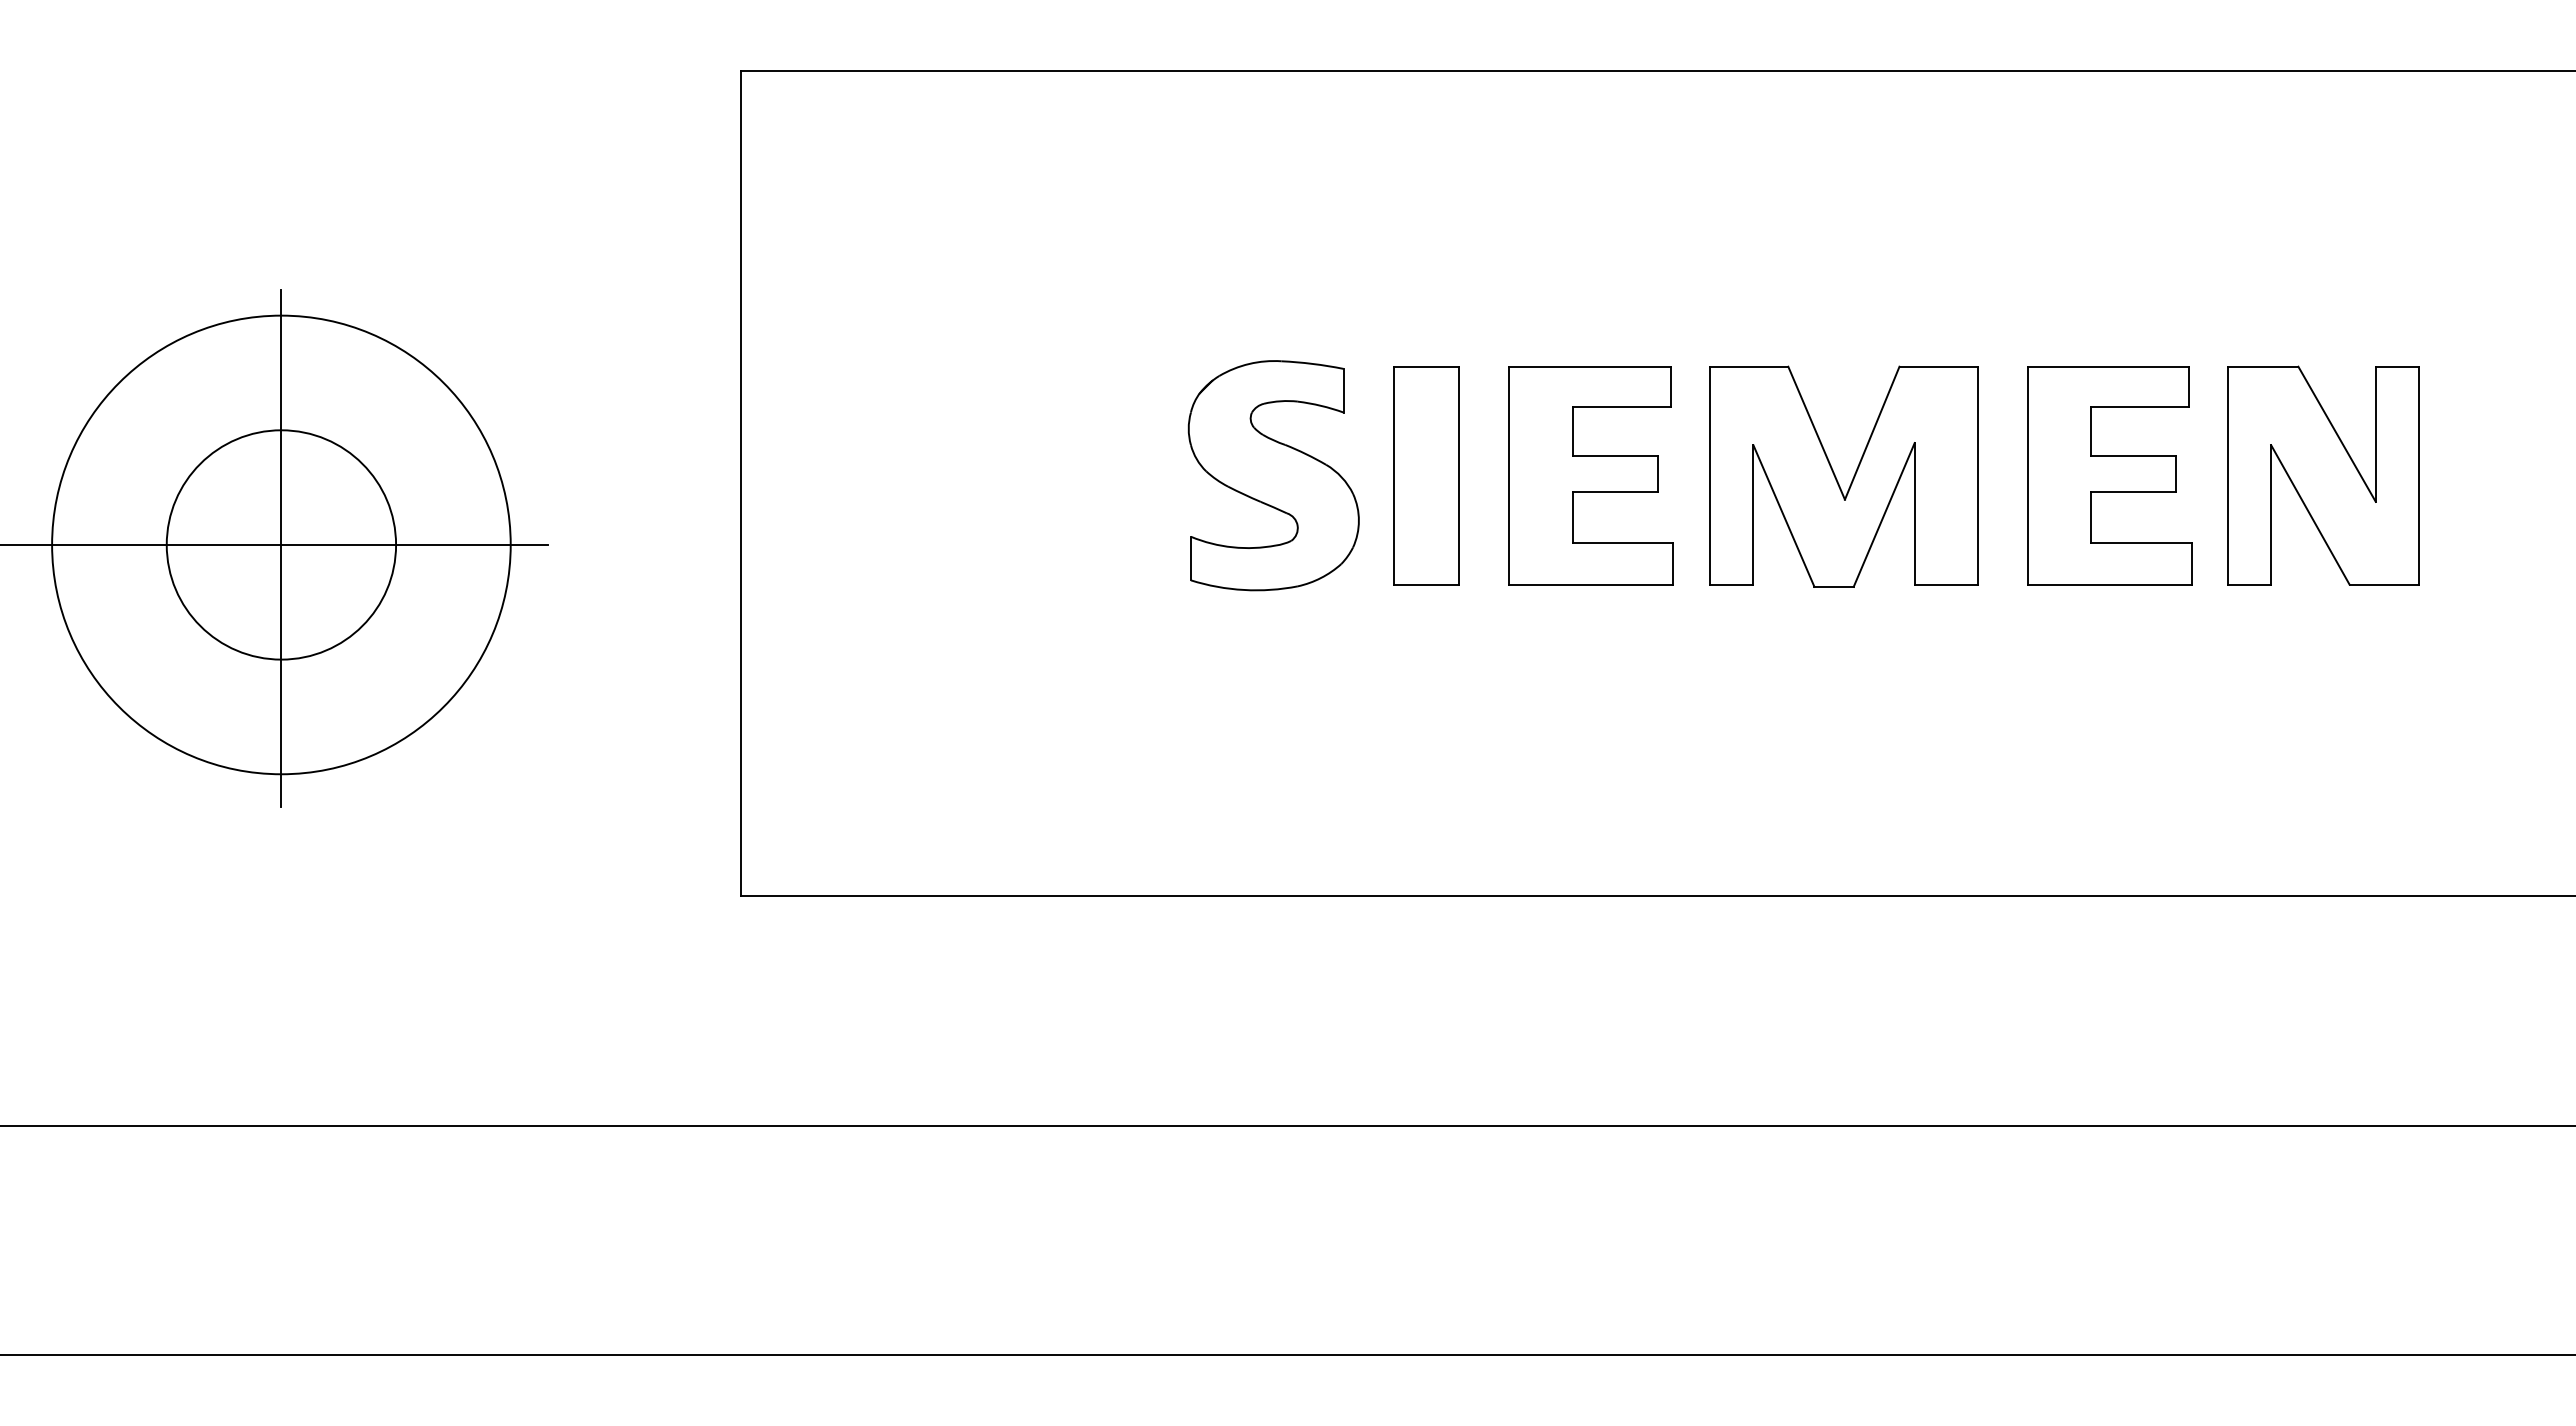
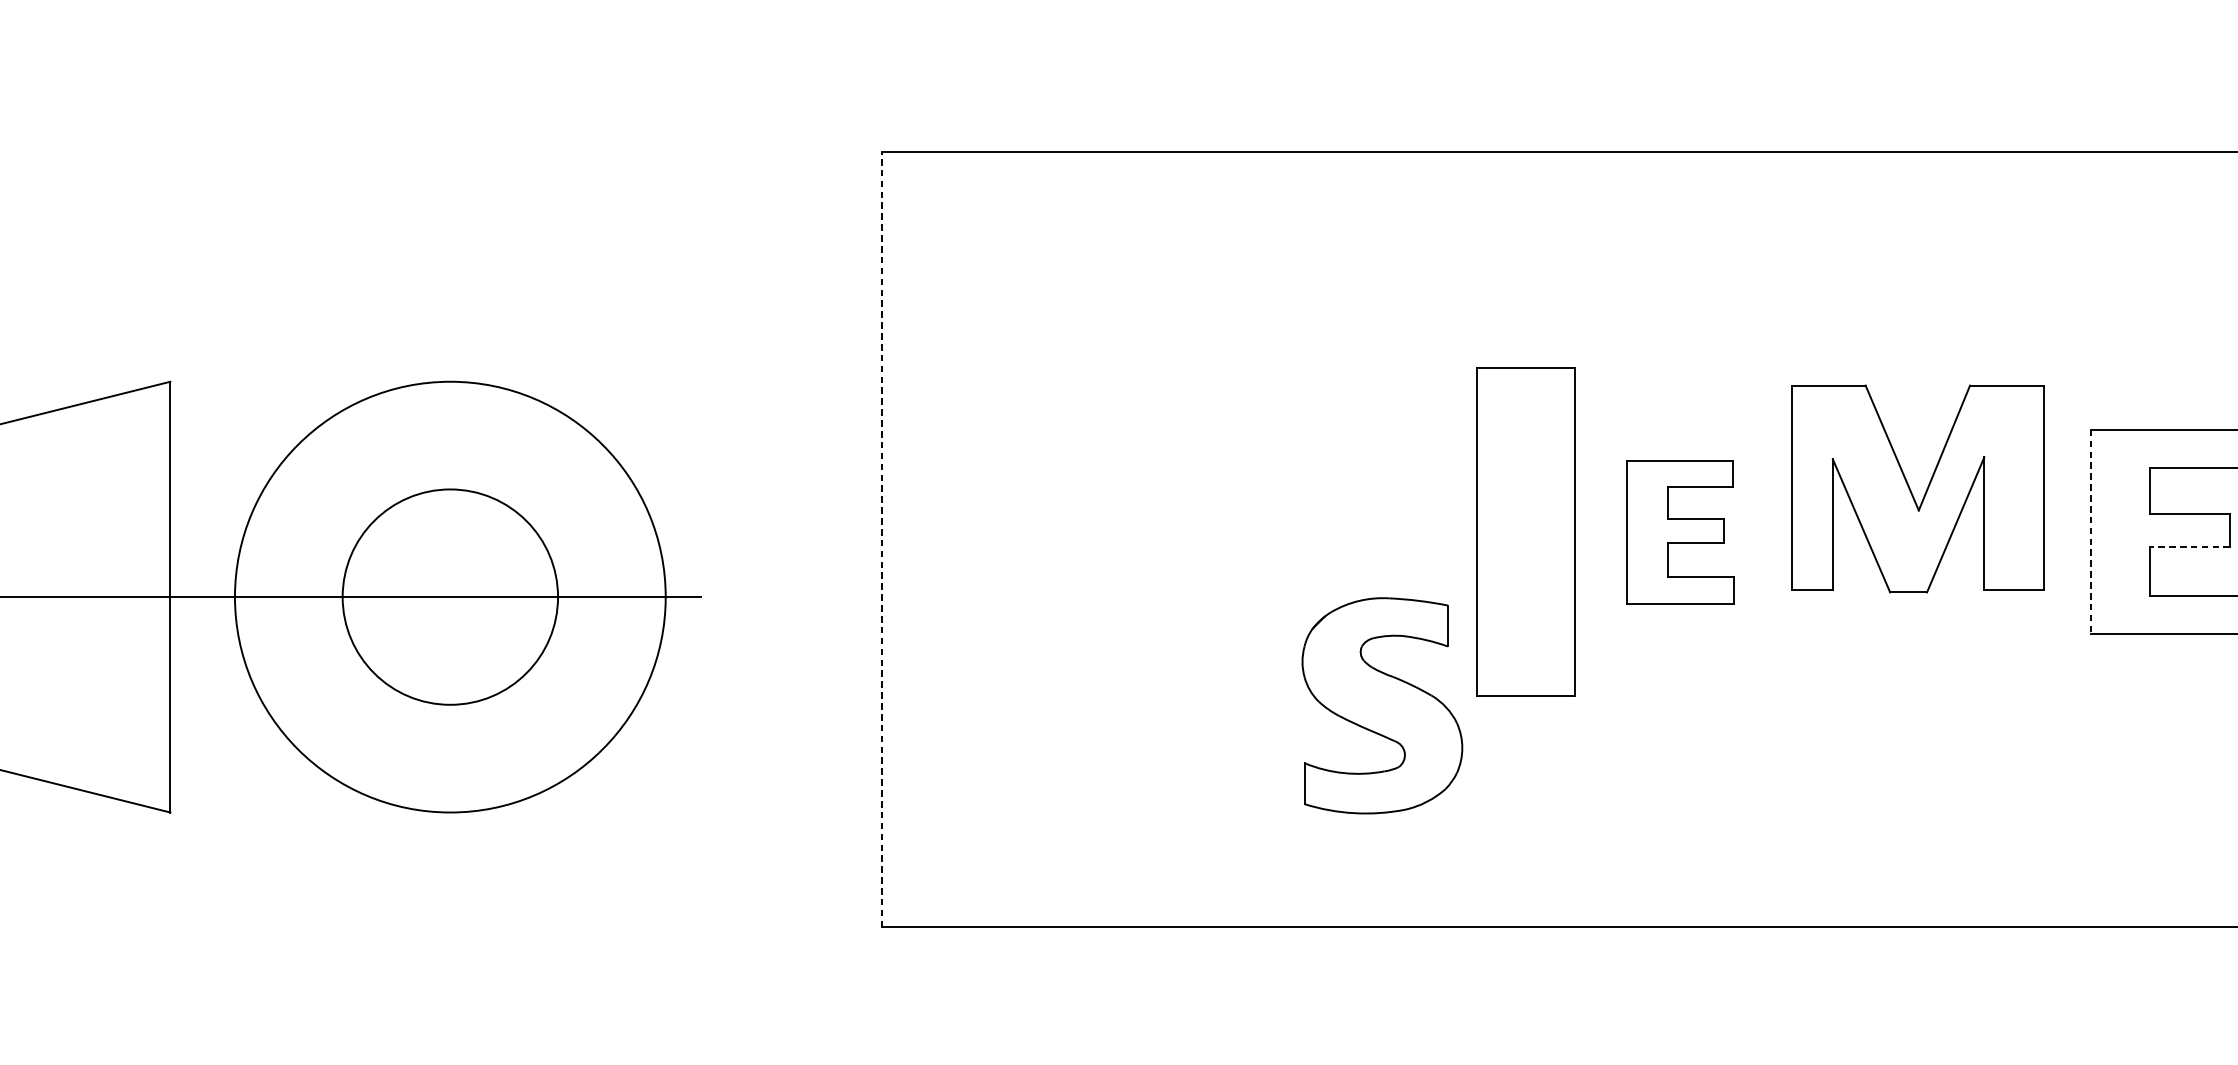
part: (1273, 475) -> (1382, 705), moved
part: (1426, 475) -> (1525, 531), size x1.6
part: (1590, 475) -> (1679, 531), size x0.7
line: (2028, 475) -> (2091, 531), solid -> dashed
part: (1837, 479) -> (1911, 491), moved
line: (741, 483) -> (882, 539), solid -> dashed
line: (2133, 492) -> (2189, 547), solid -> dashed
line: (281, 548) -> (450, 600), removed

